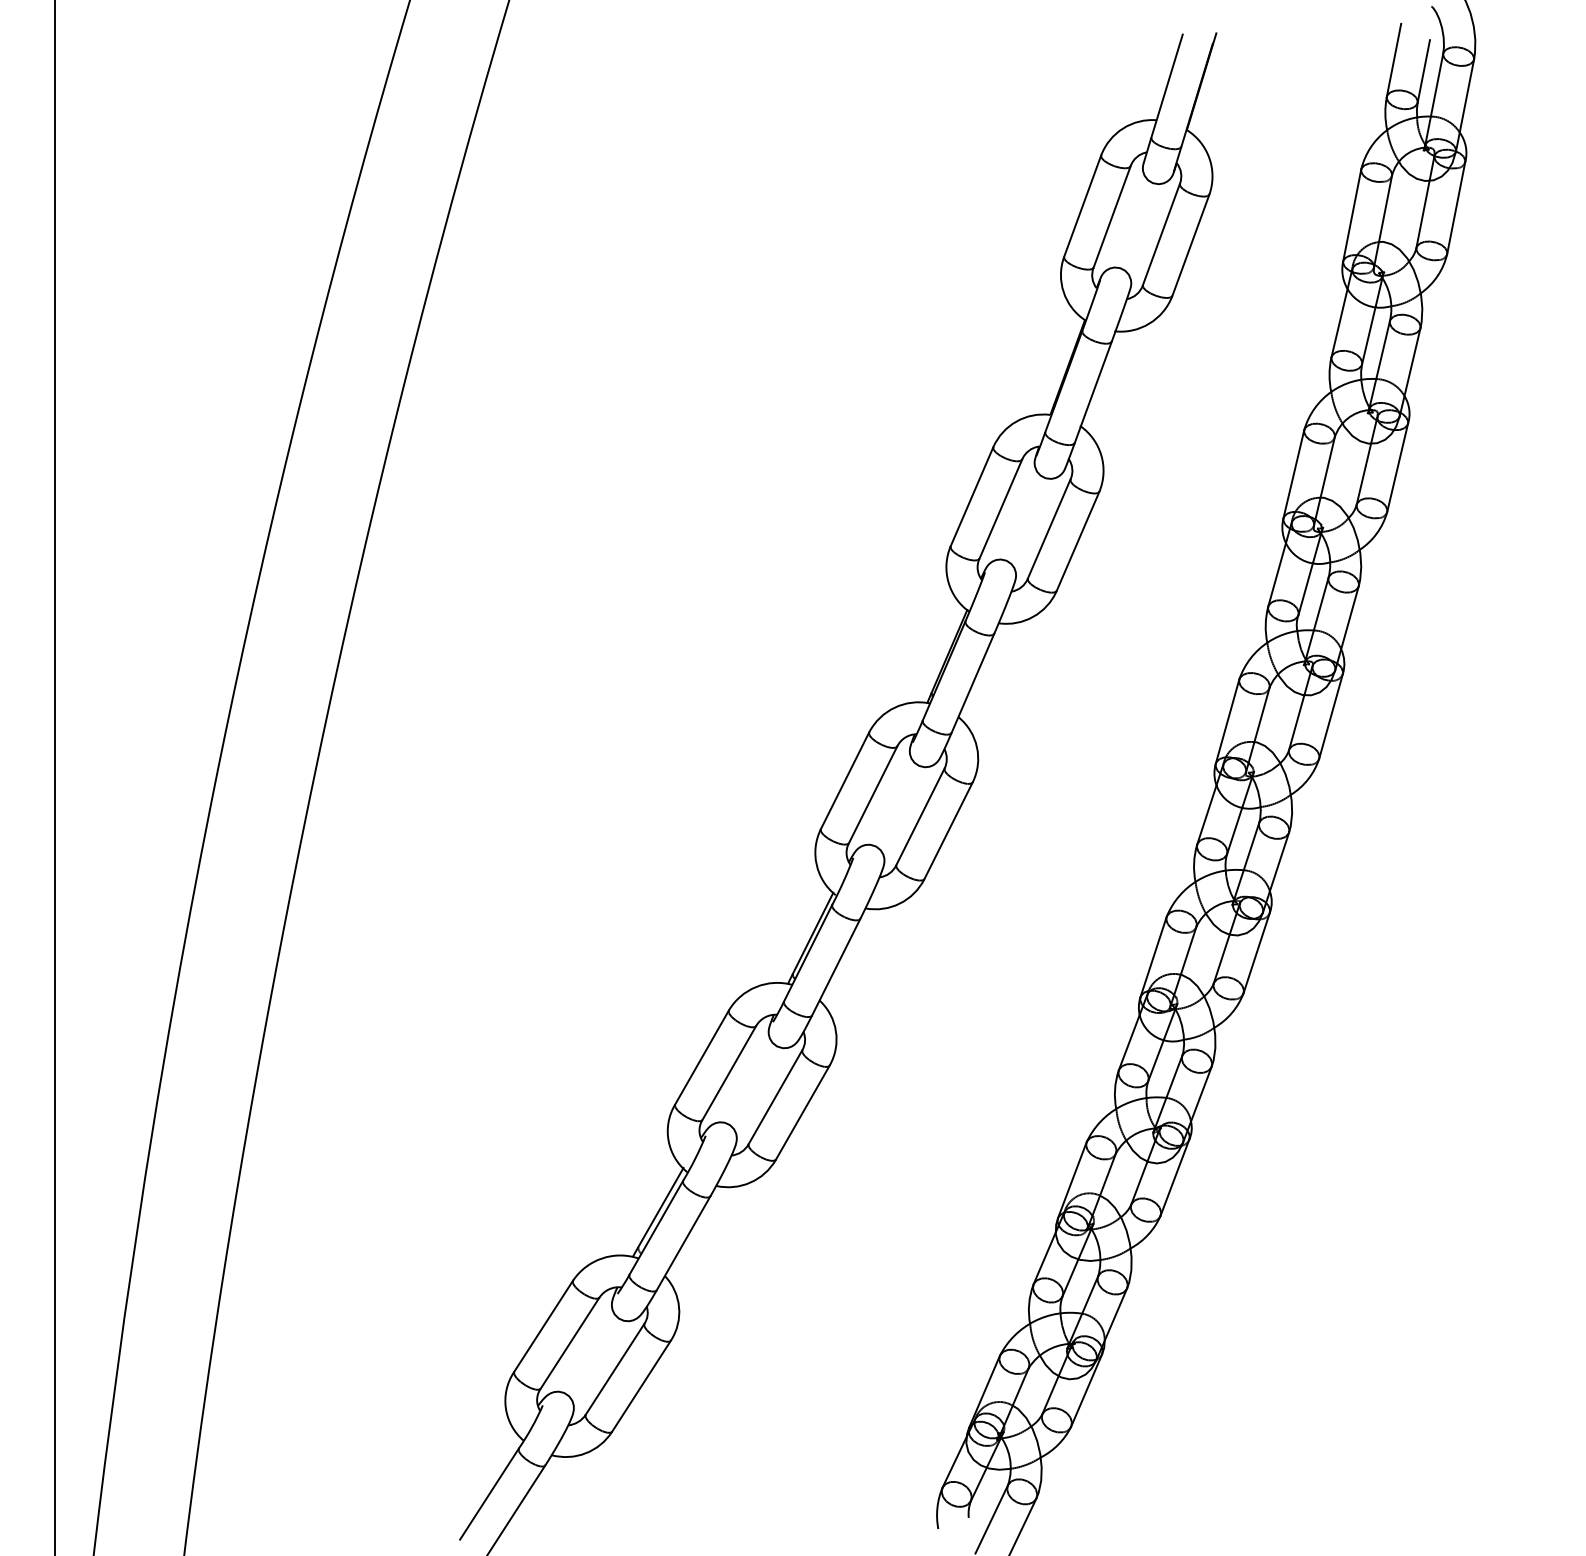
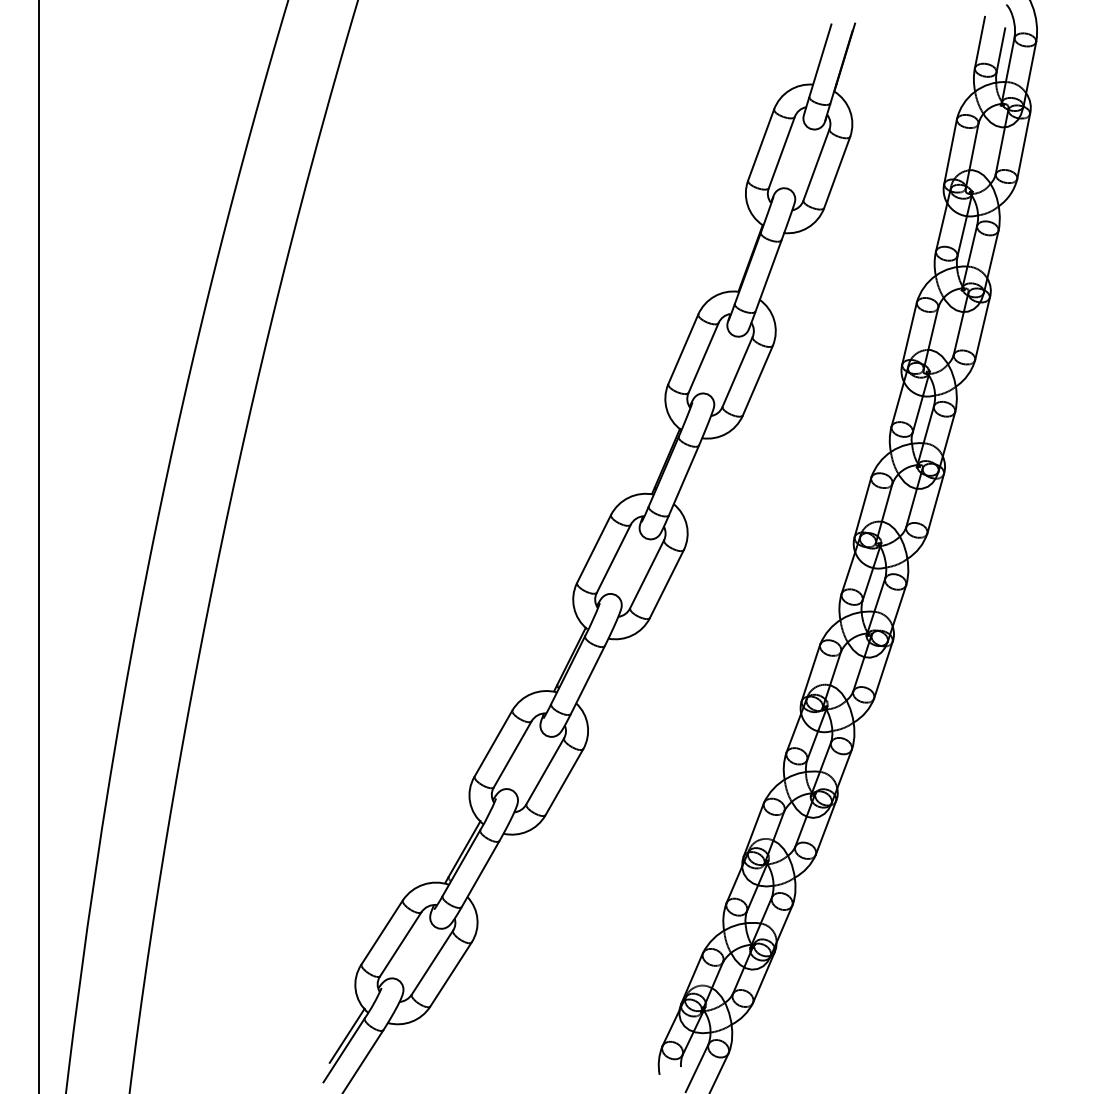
line: (493, 1472) -> (346, 1035), added

